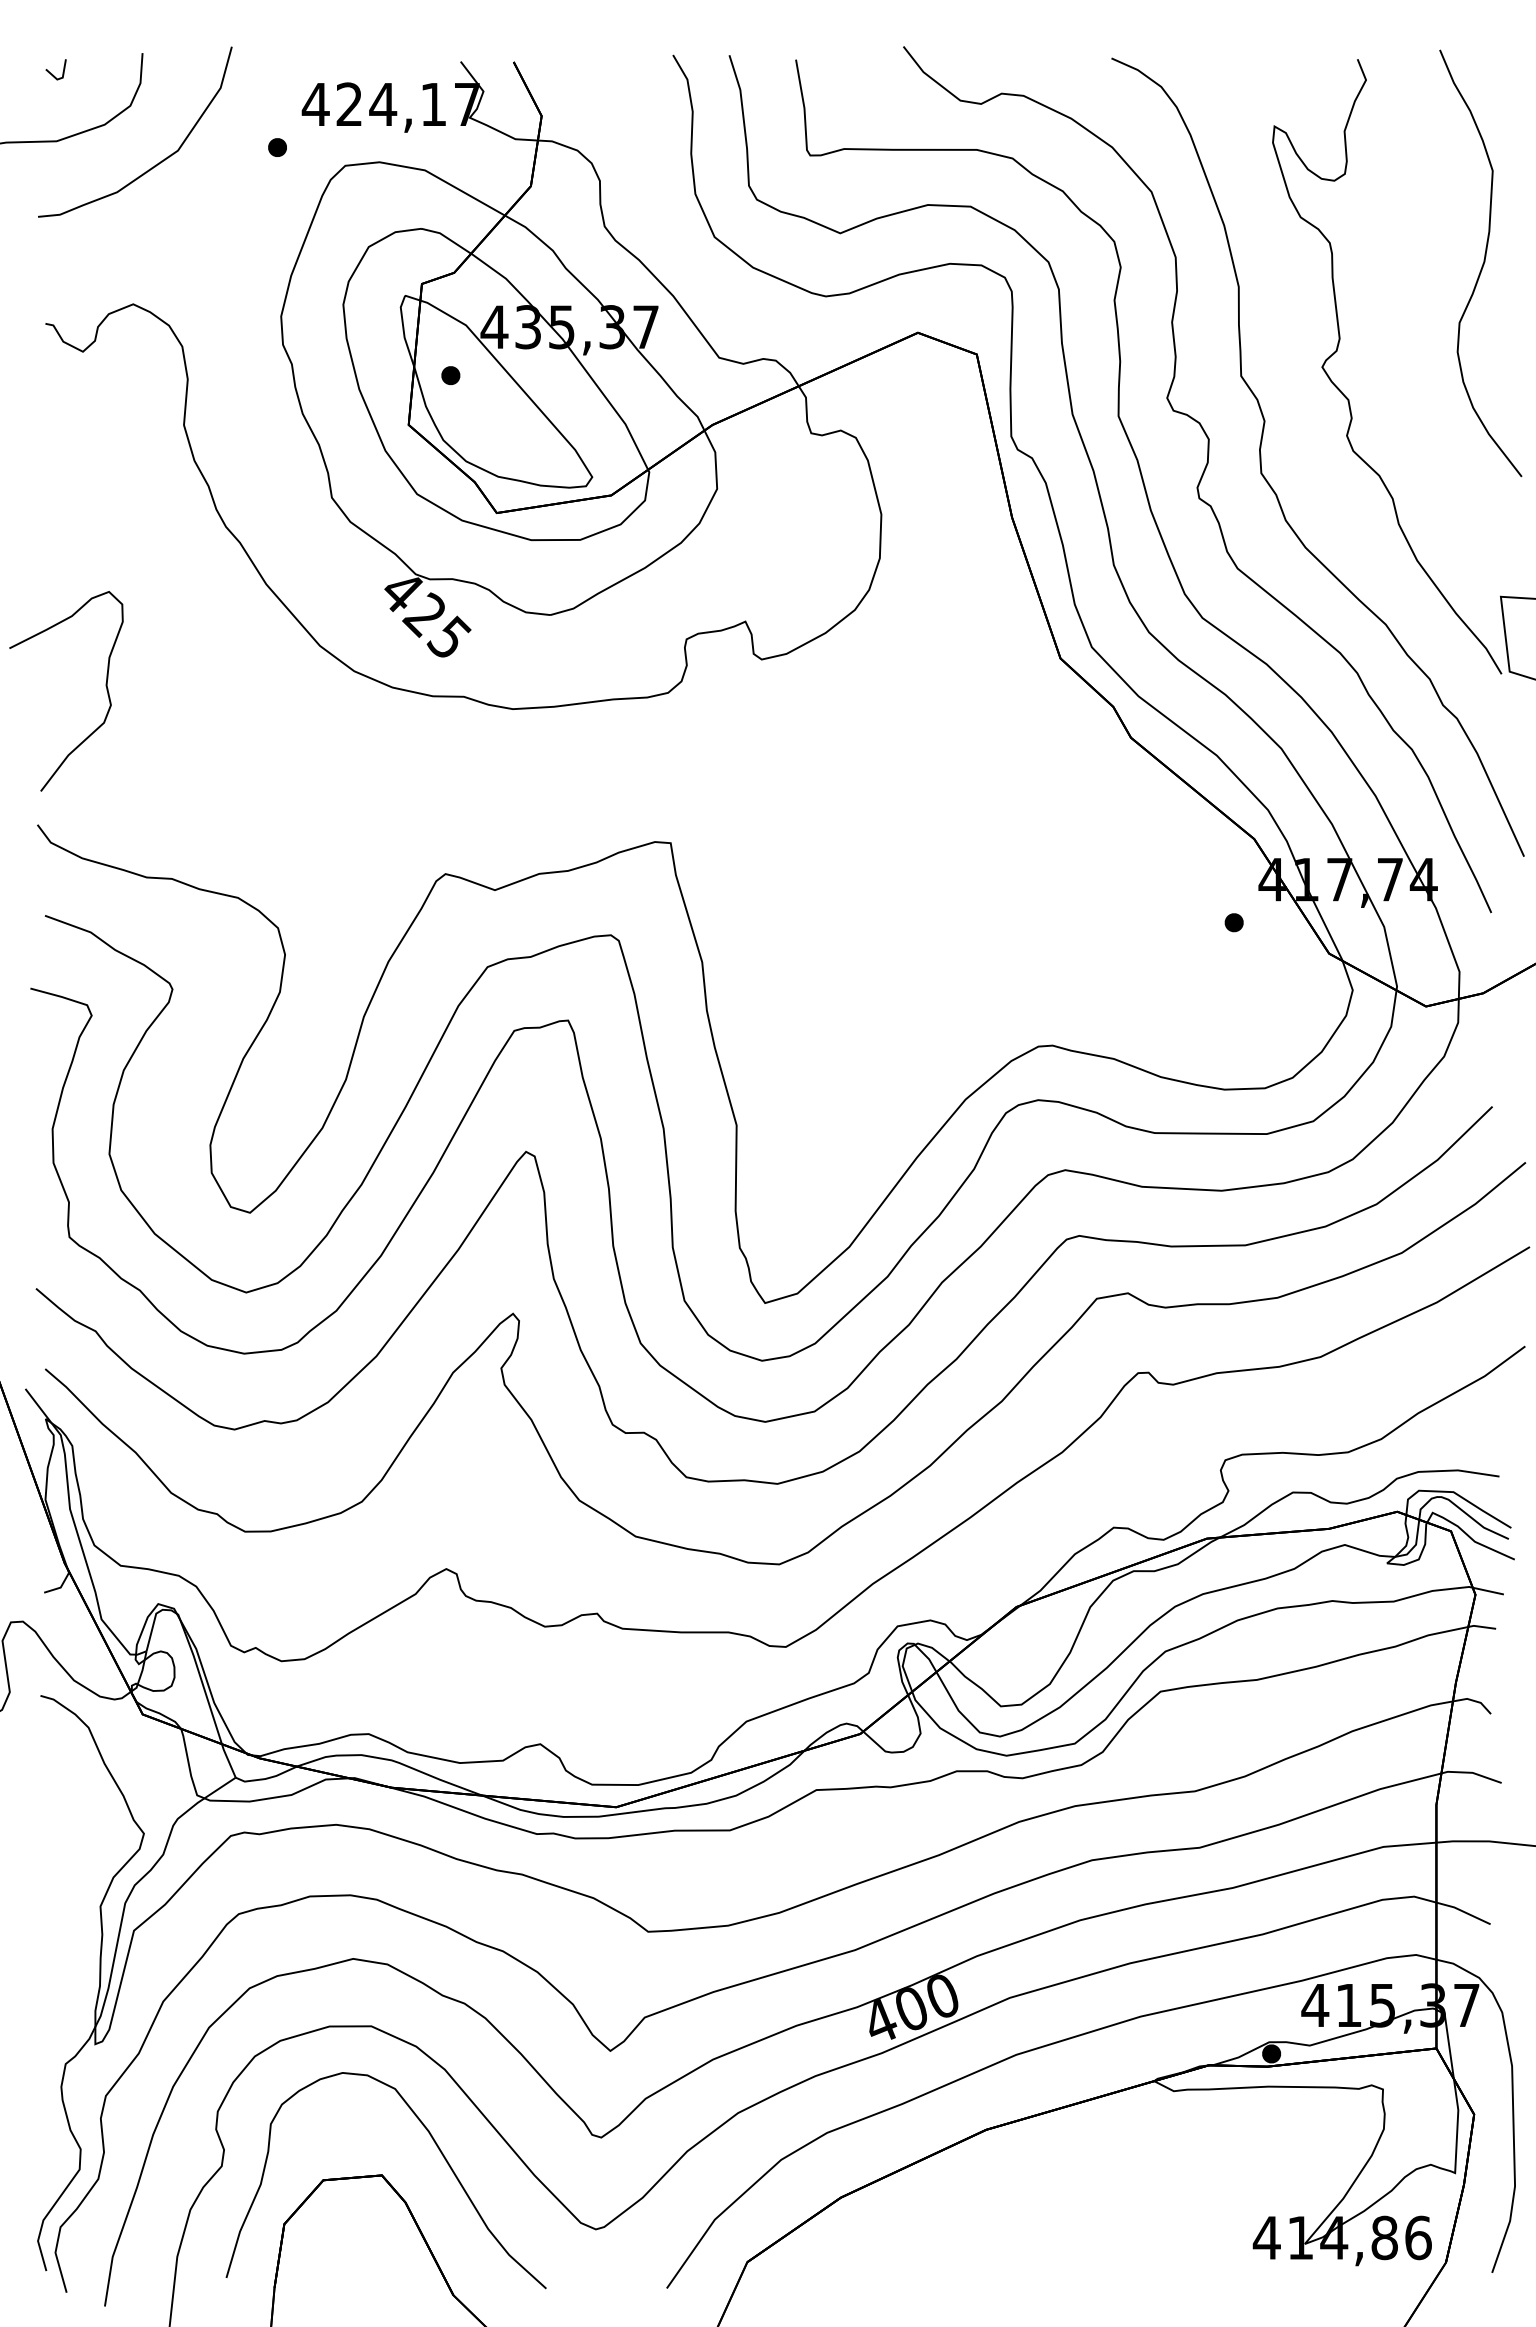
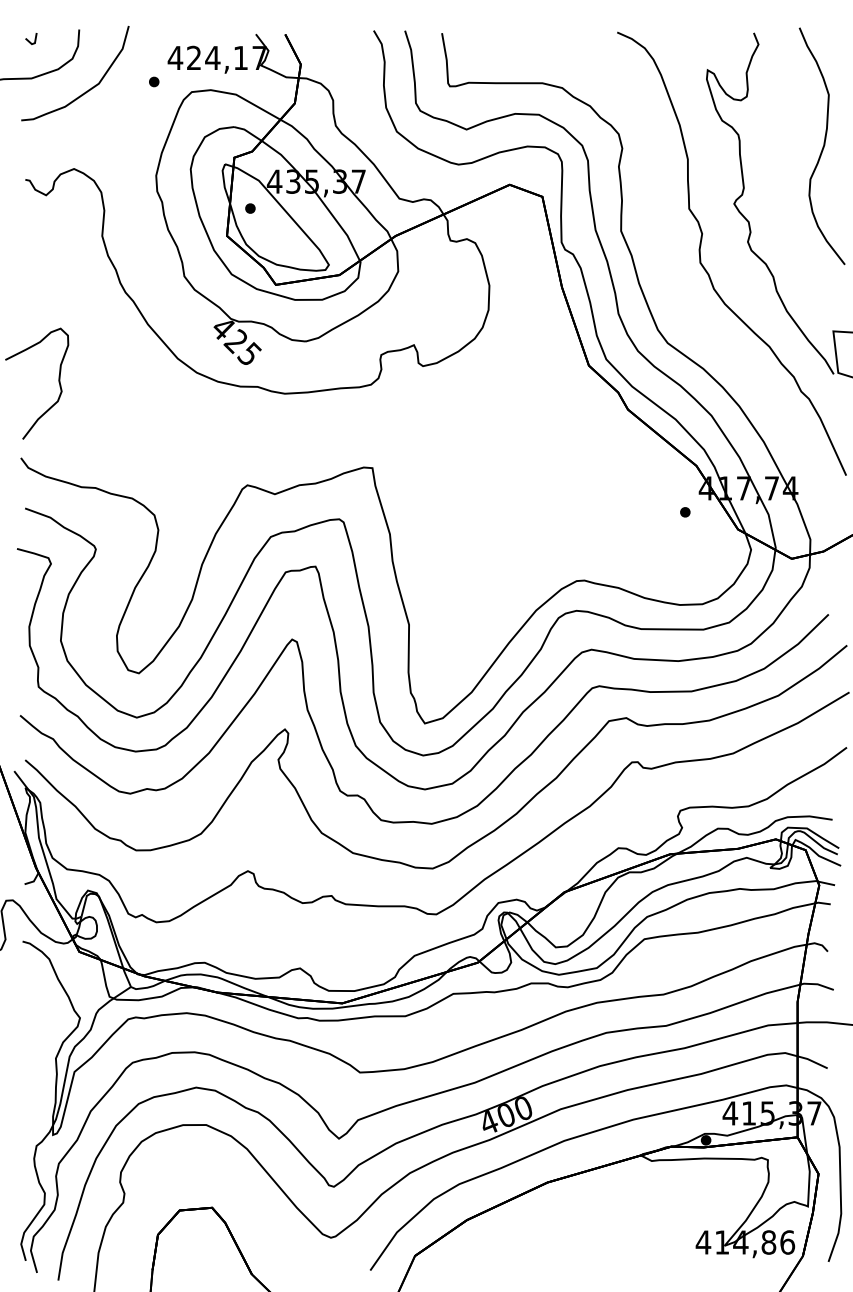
curve: (1198, 479) -> (665, 266), removed
curve: (438, 2151) -> (243, 1194), removed

